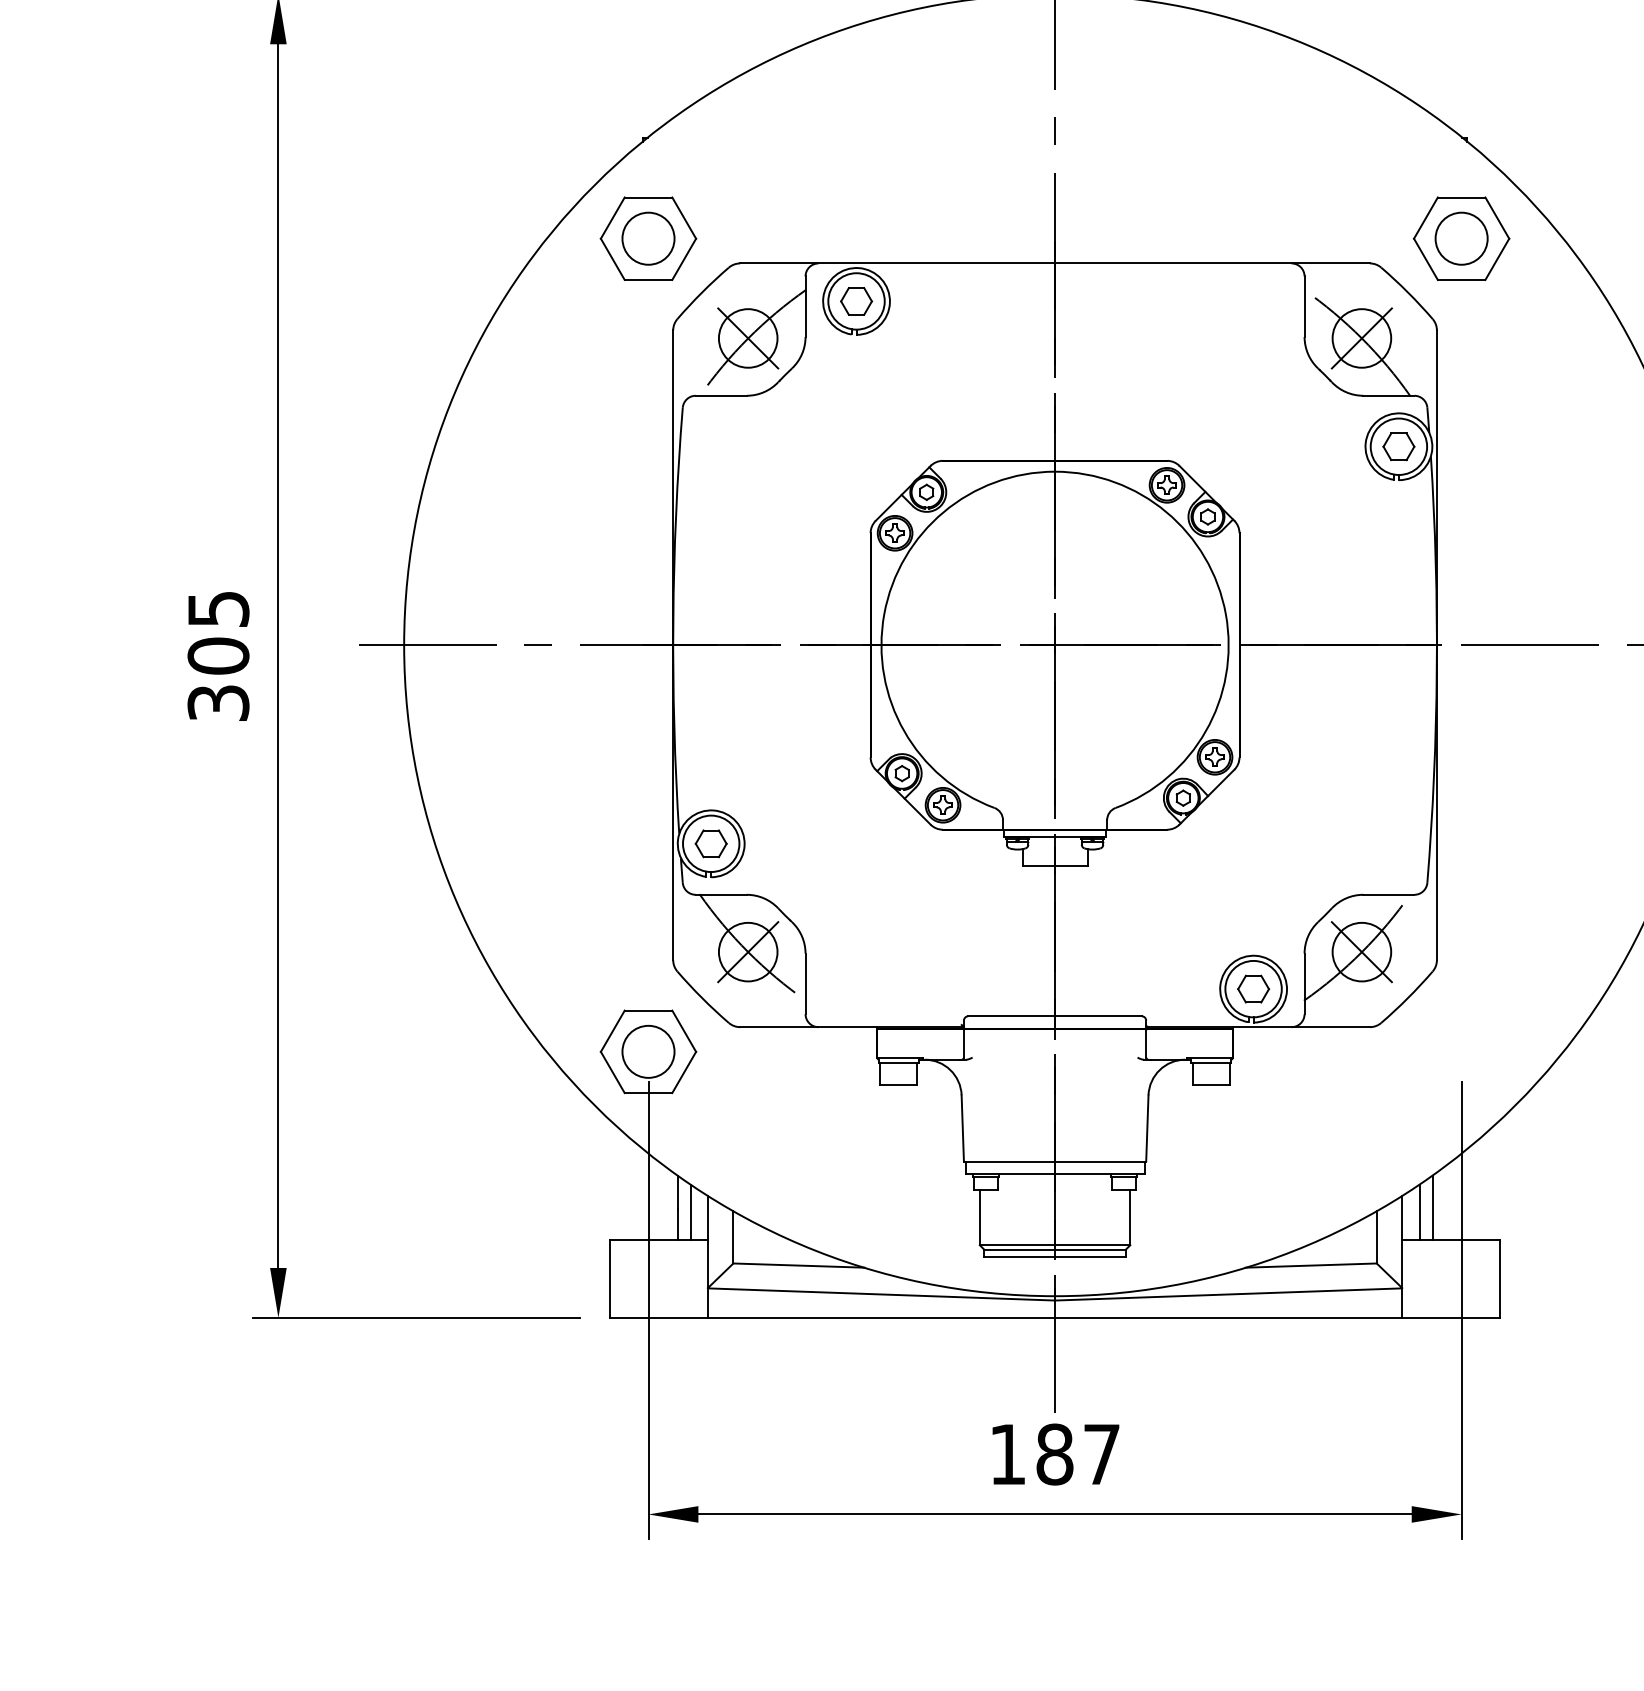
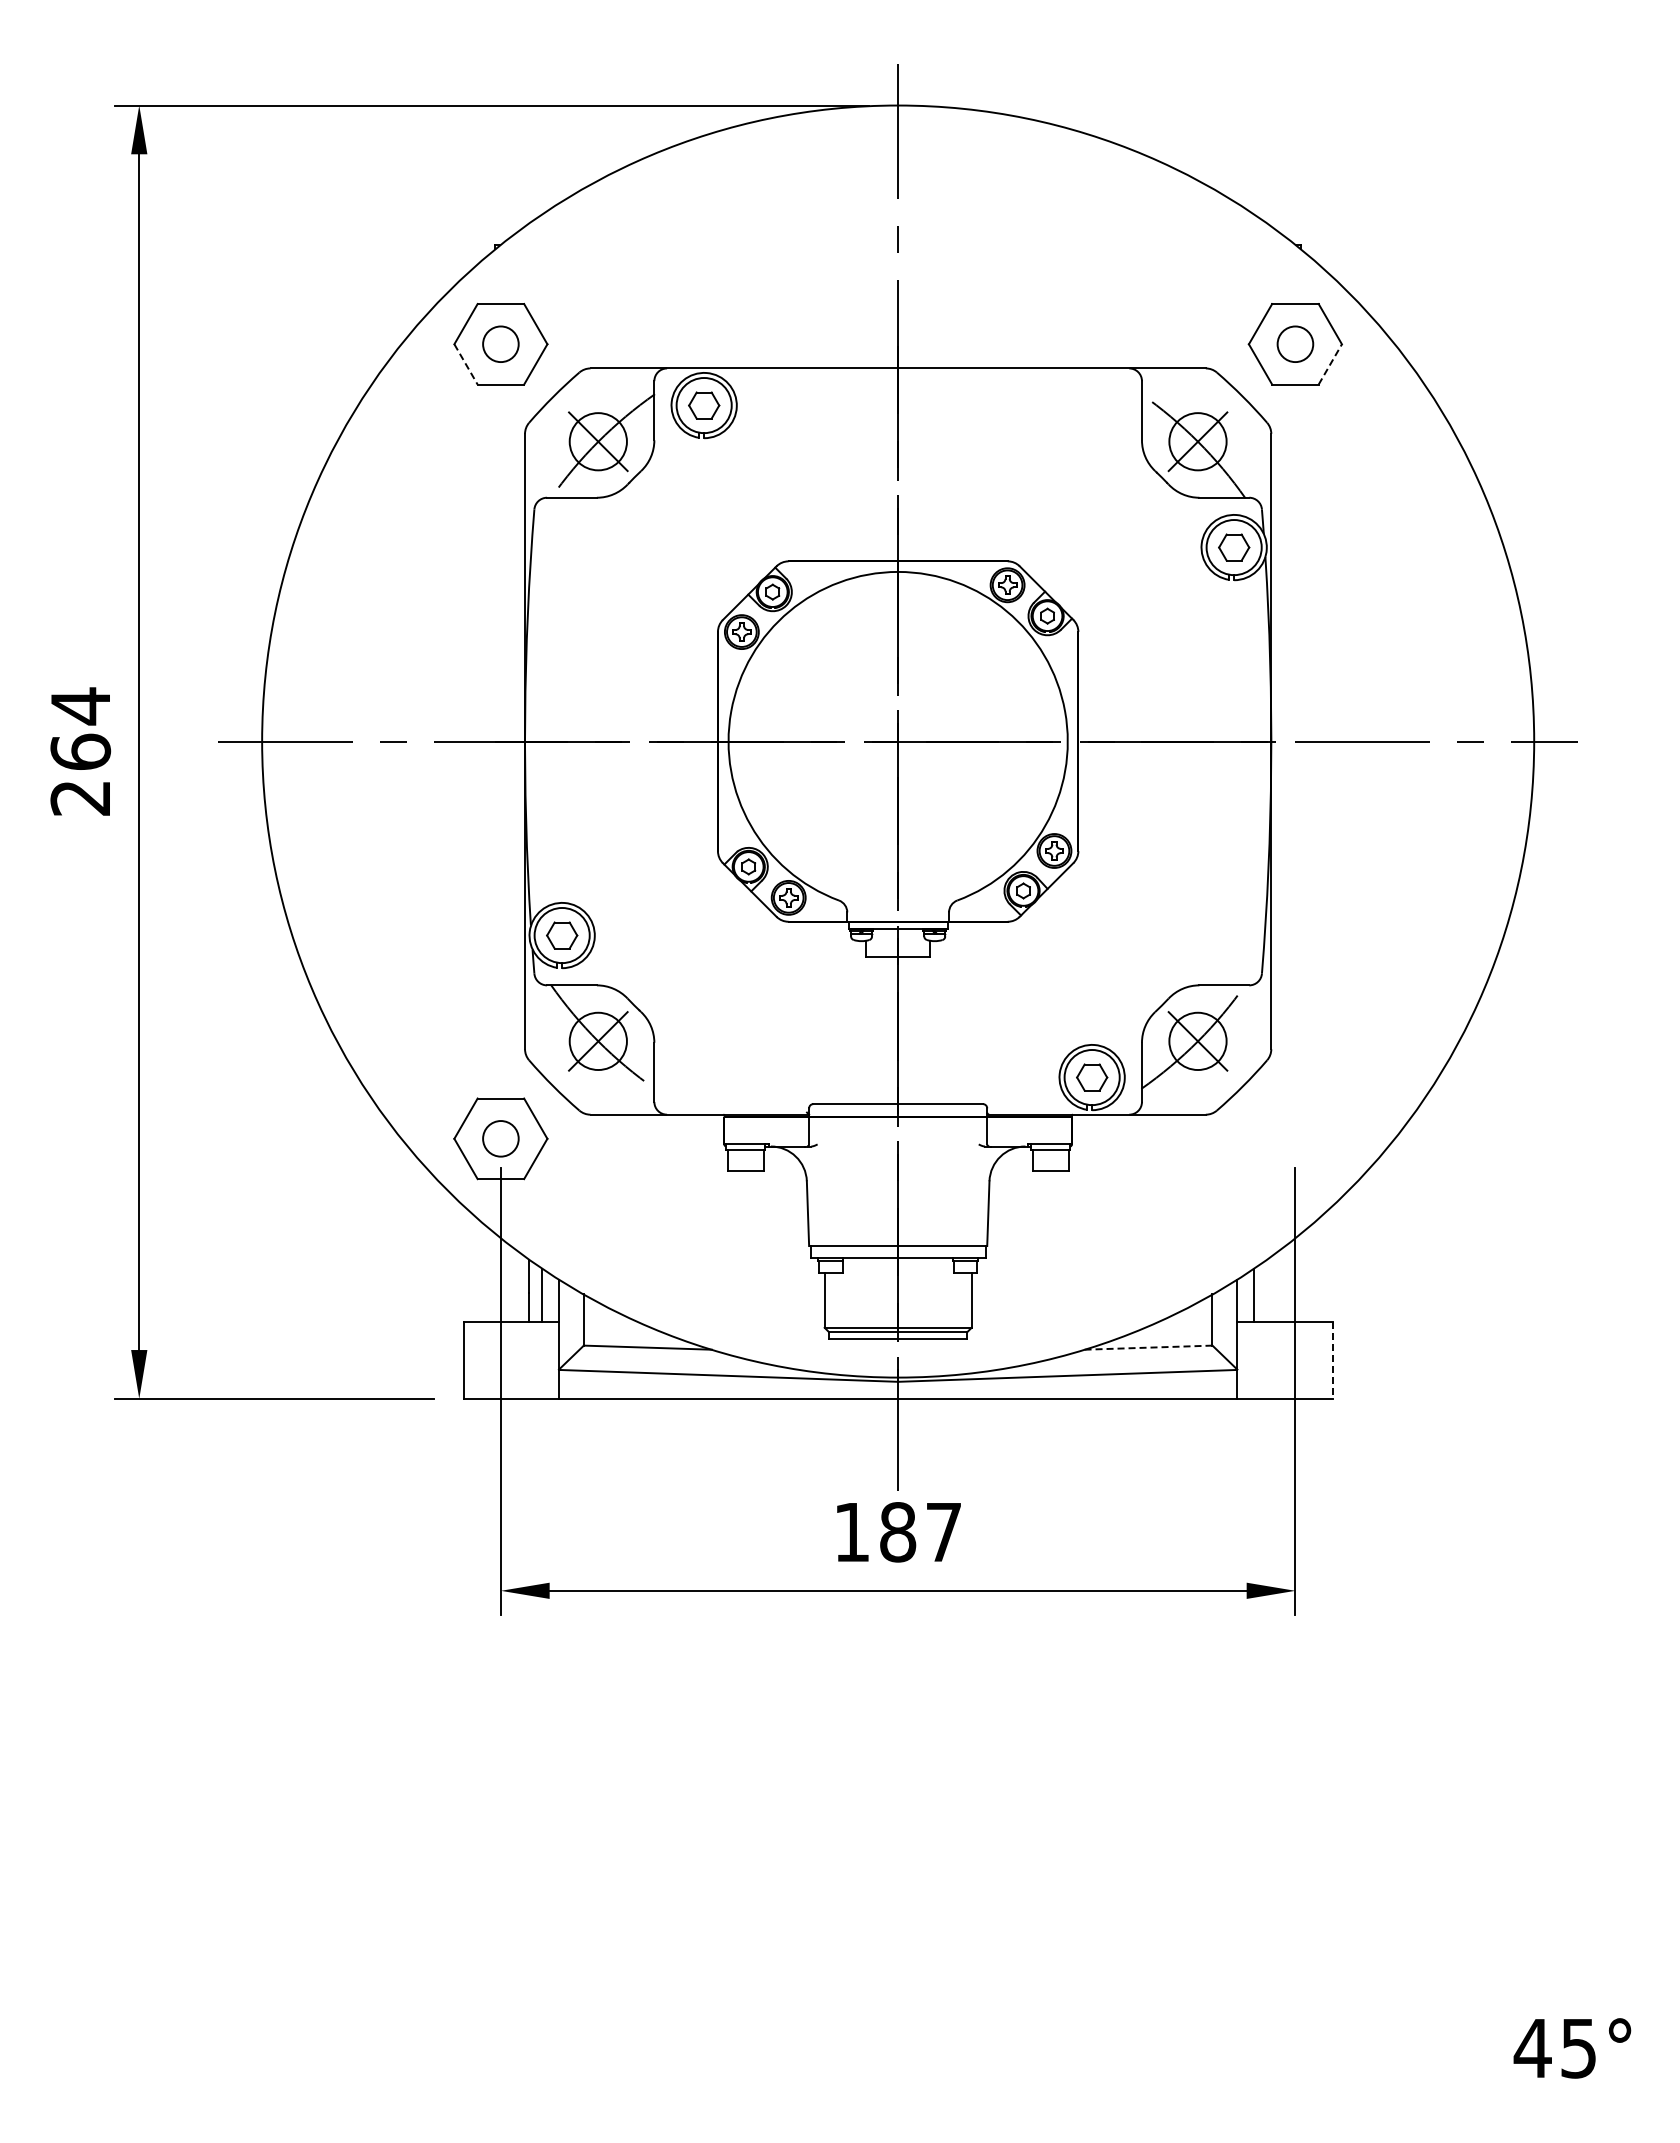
circle: (648, 237) -> (500, 343), size x0.7
circle: (1461, 237) -> (1295, 343), size x0.7
line: (613, 259) -> (466, 364), solid -> dashed
line: (1497, 259) -> (1330, 364), solid -> dashed
text: (218, 655) -> (80, 751), 305 -> 264
circle: (648, 1051) -> (500, 1138), size x0.7
line: (1433, 1207) -> (1267, 1290), removed
line: (1310, 1265) -> (1147, 1347), solid -> dashed
line: (1499, 1279) -> (1332, 1361), solid -> dashed

